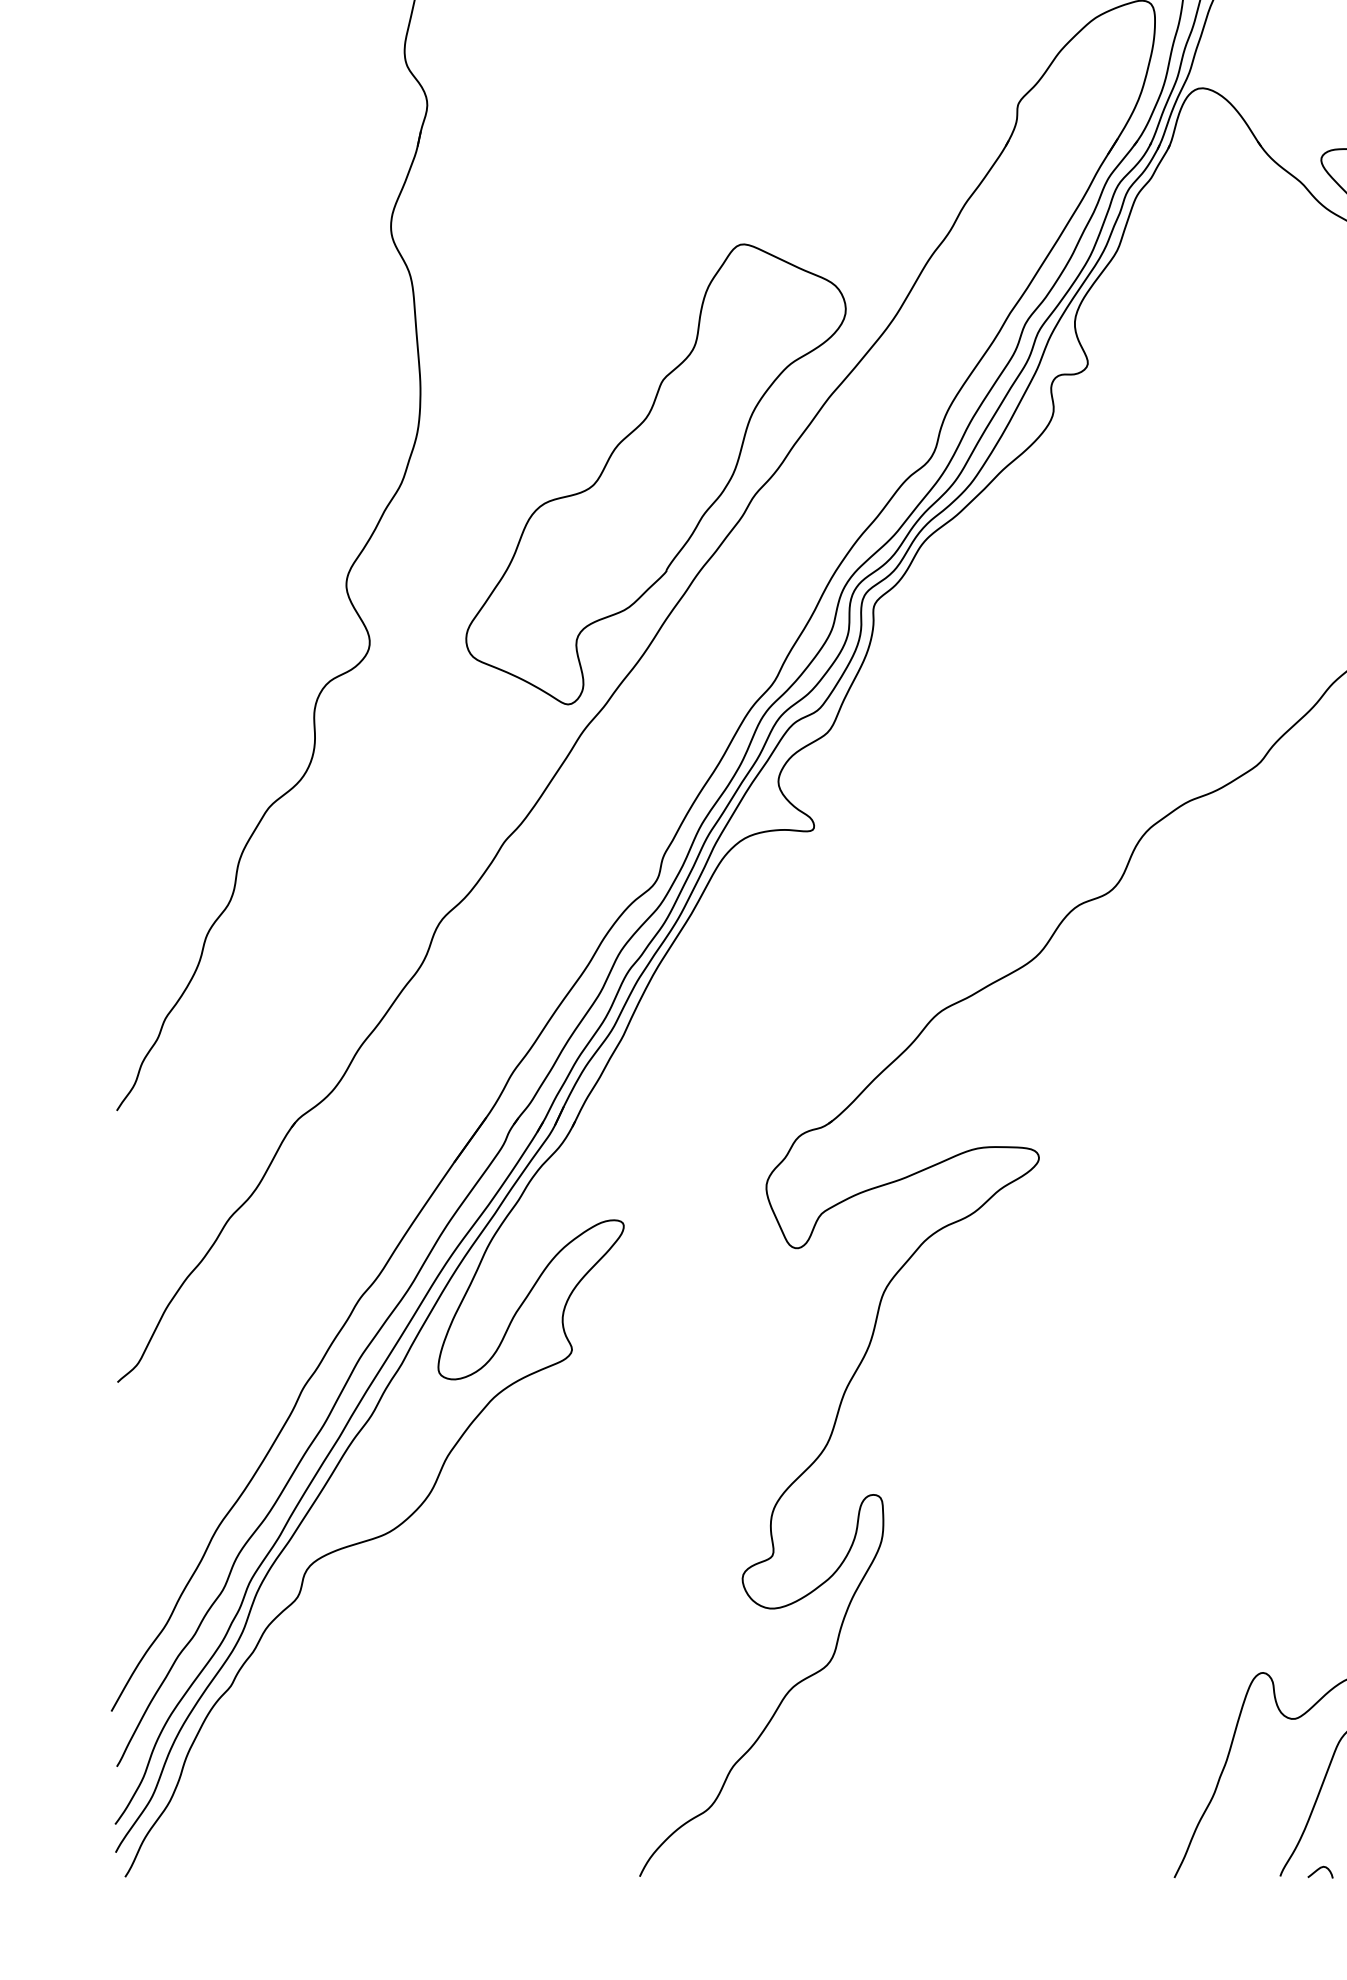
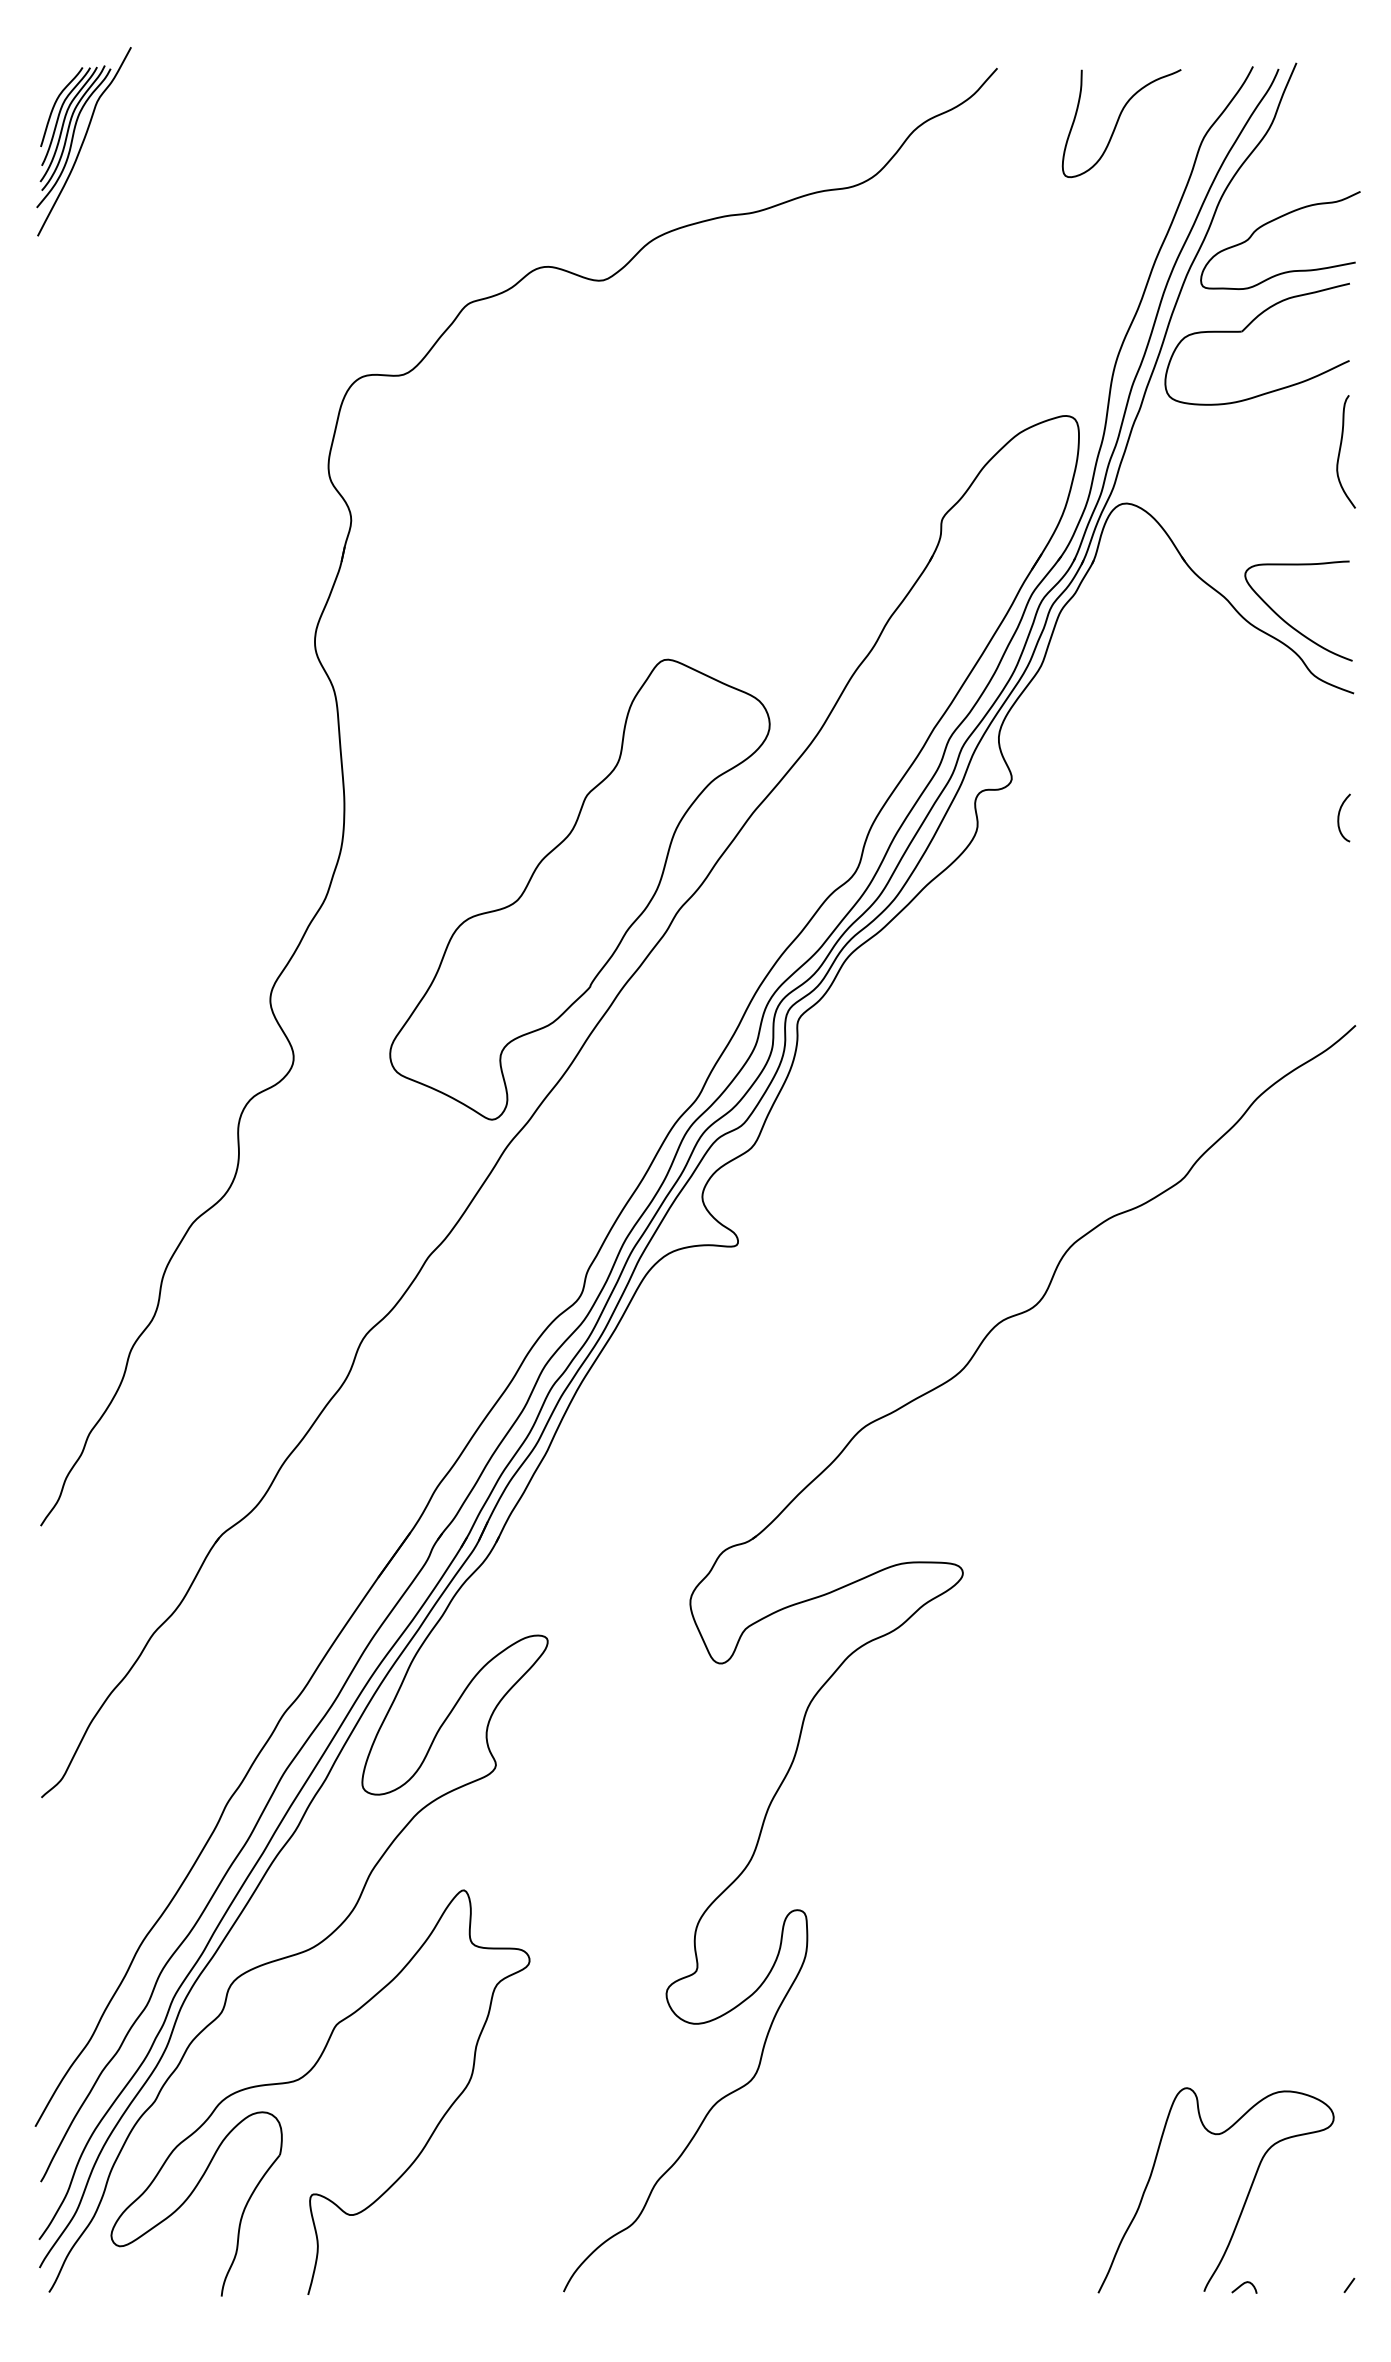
part: (381, 1661) -> (305, 2076), added

